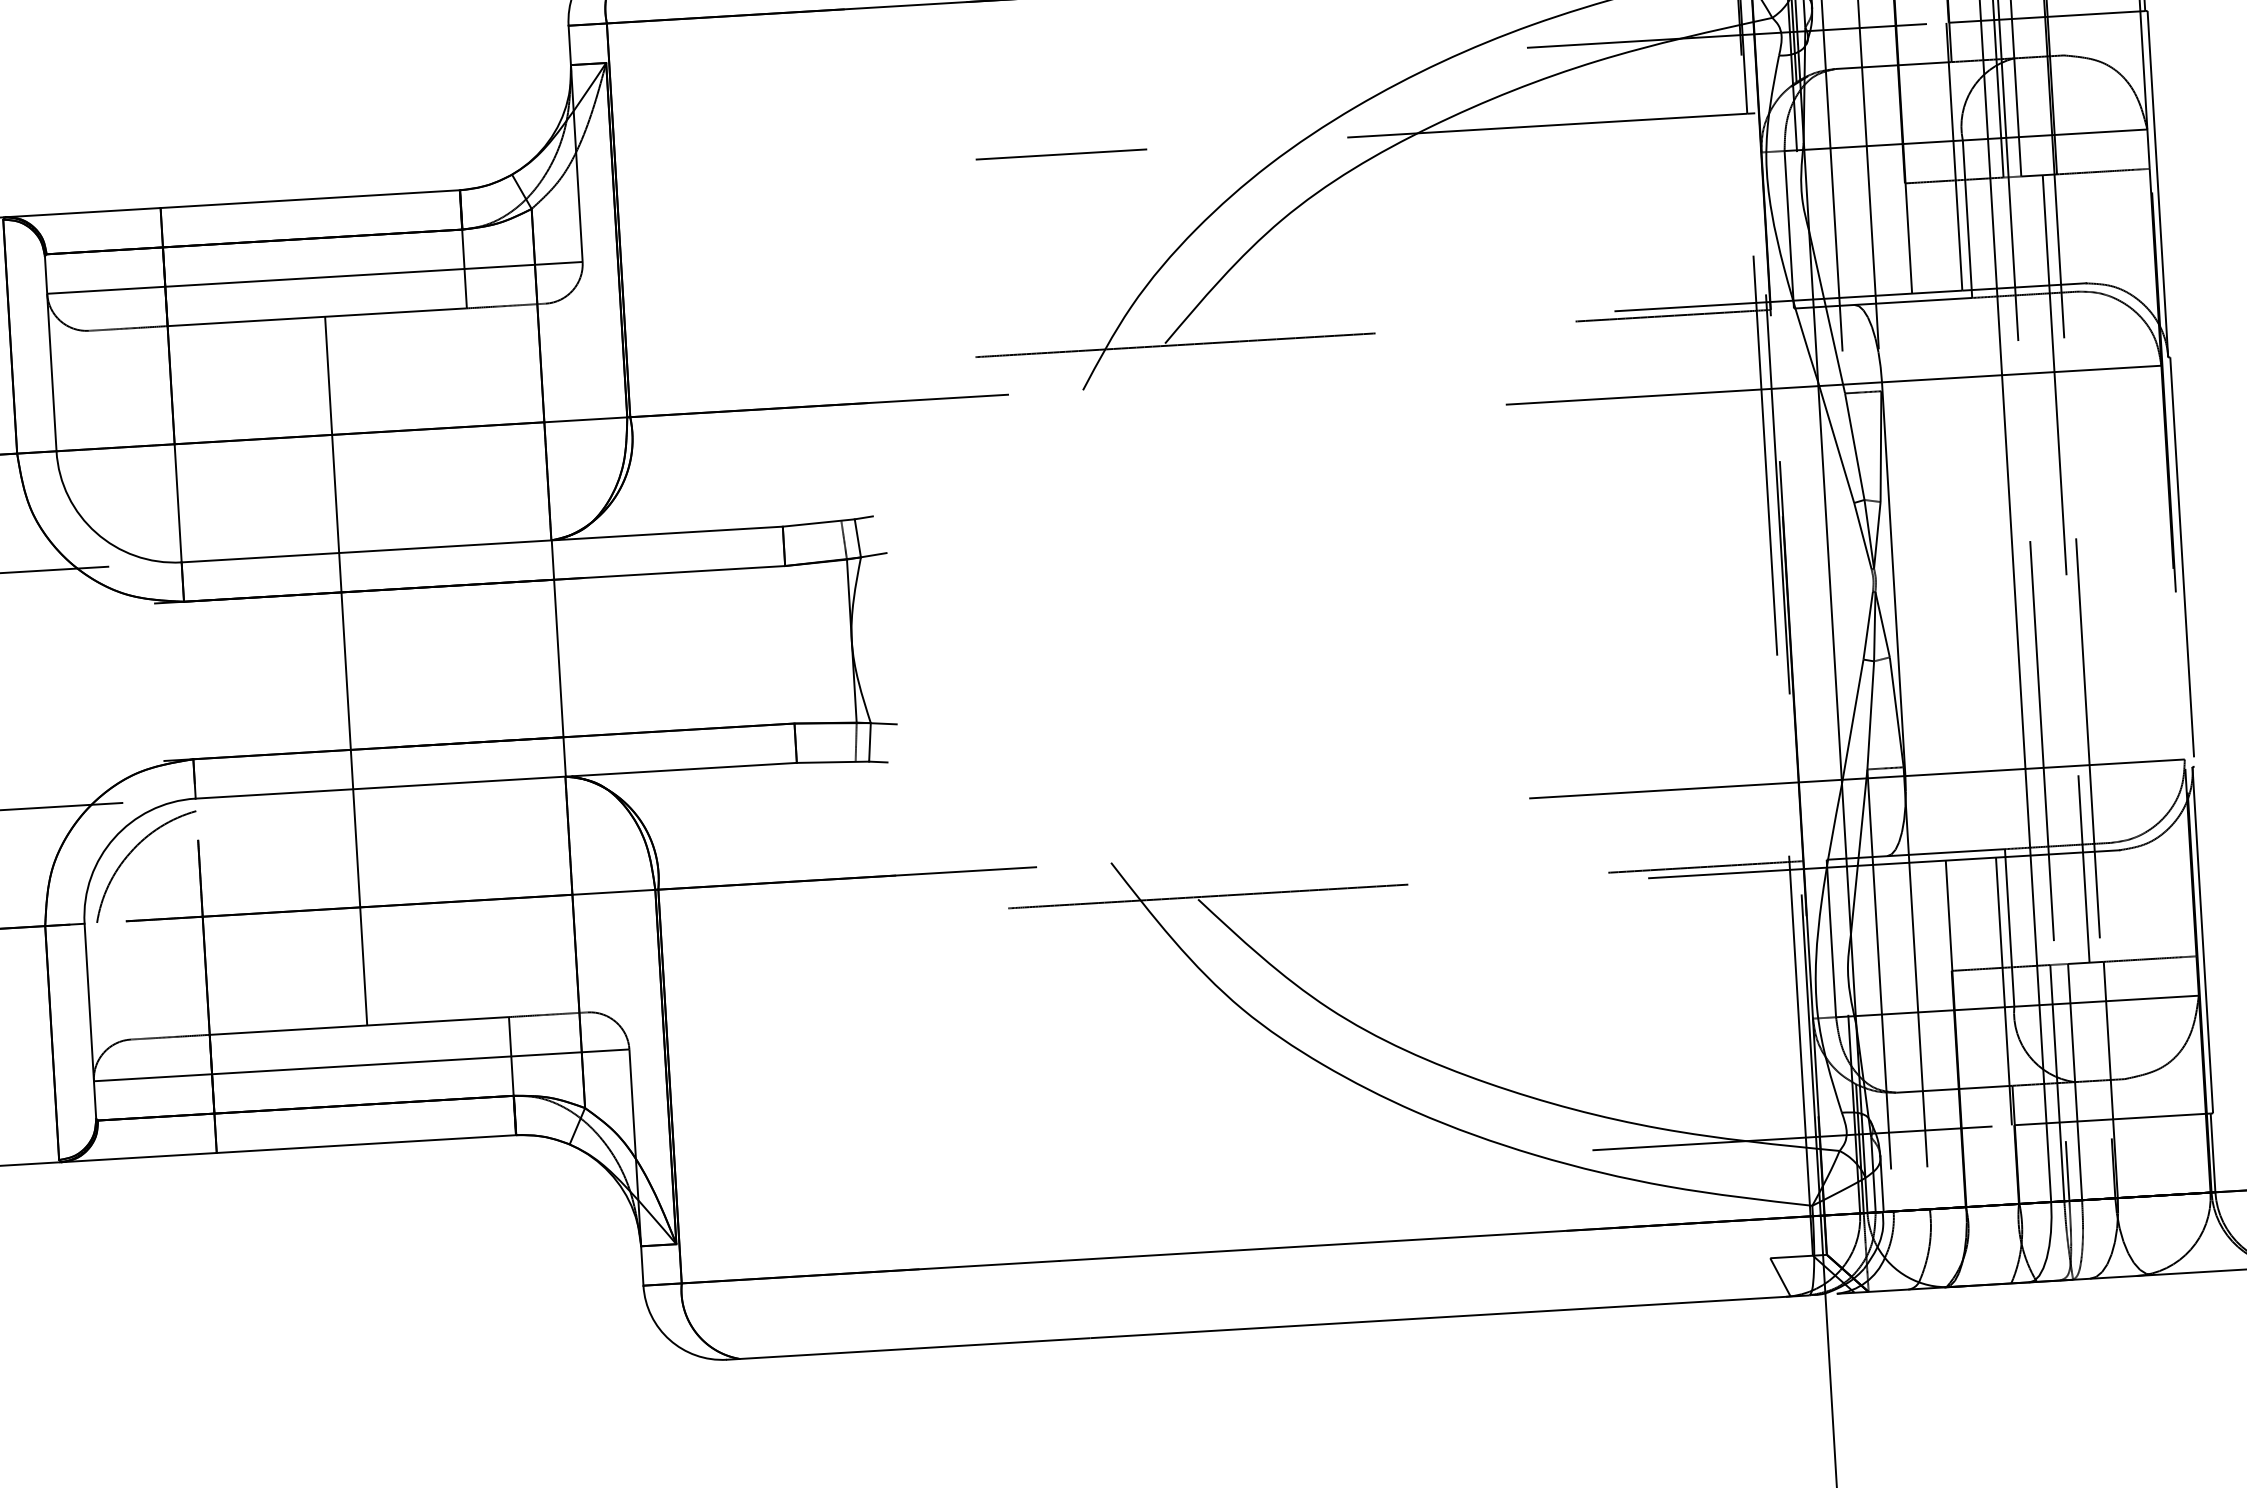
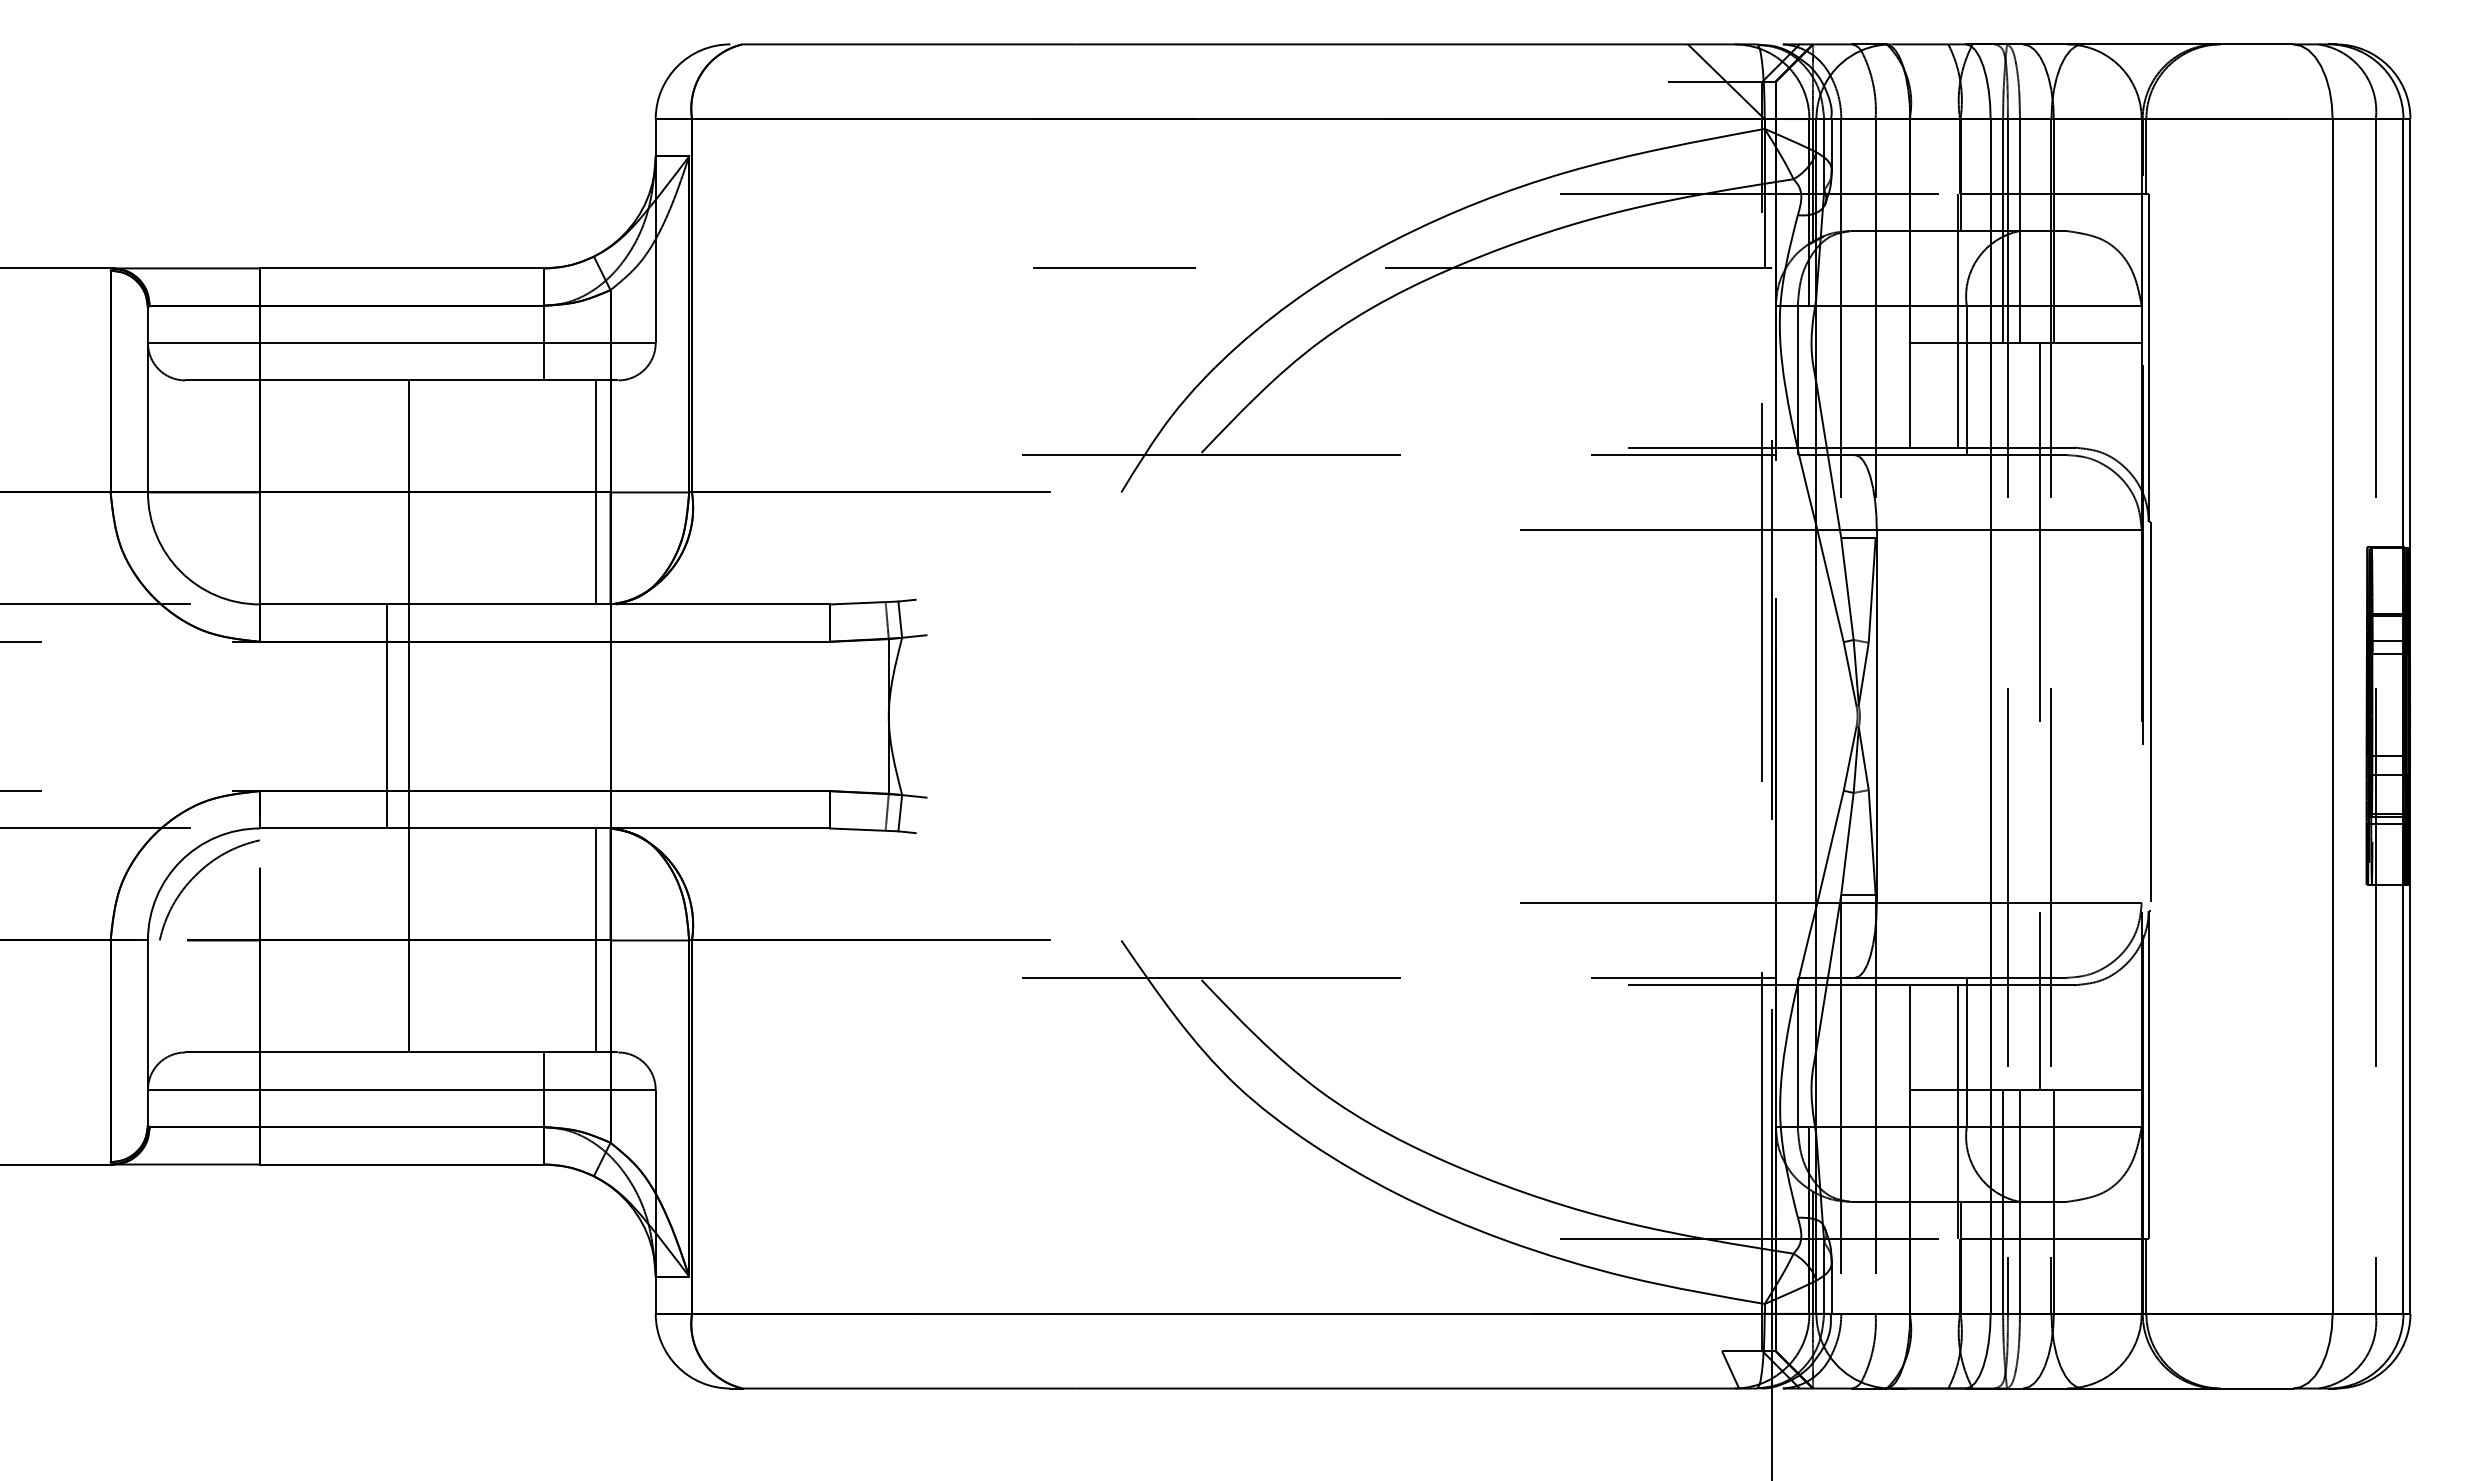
line: (528, 423) -> (595, 492), added
line: (322, 672) -> (386, 716), added
line: (556, 895) -> (595, 940), added

